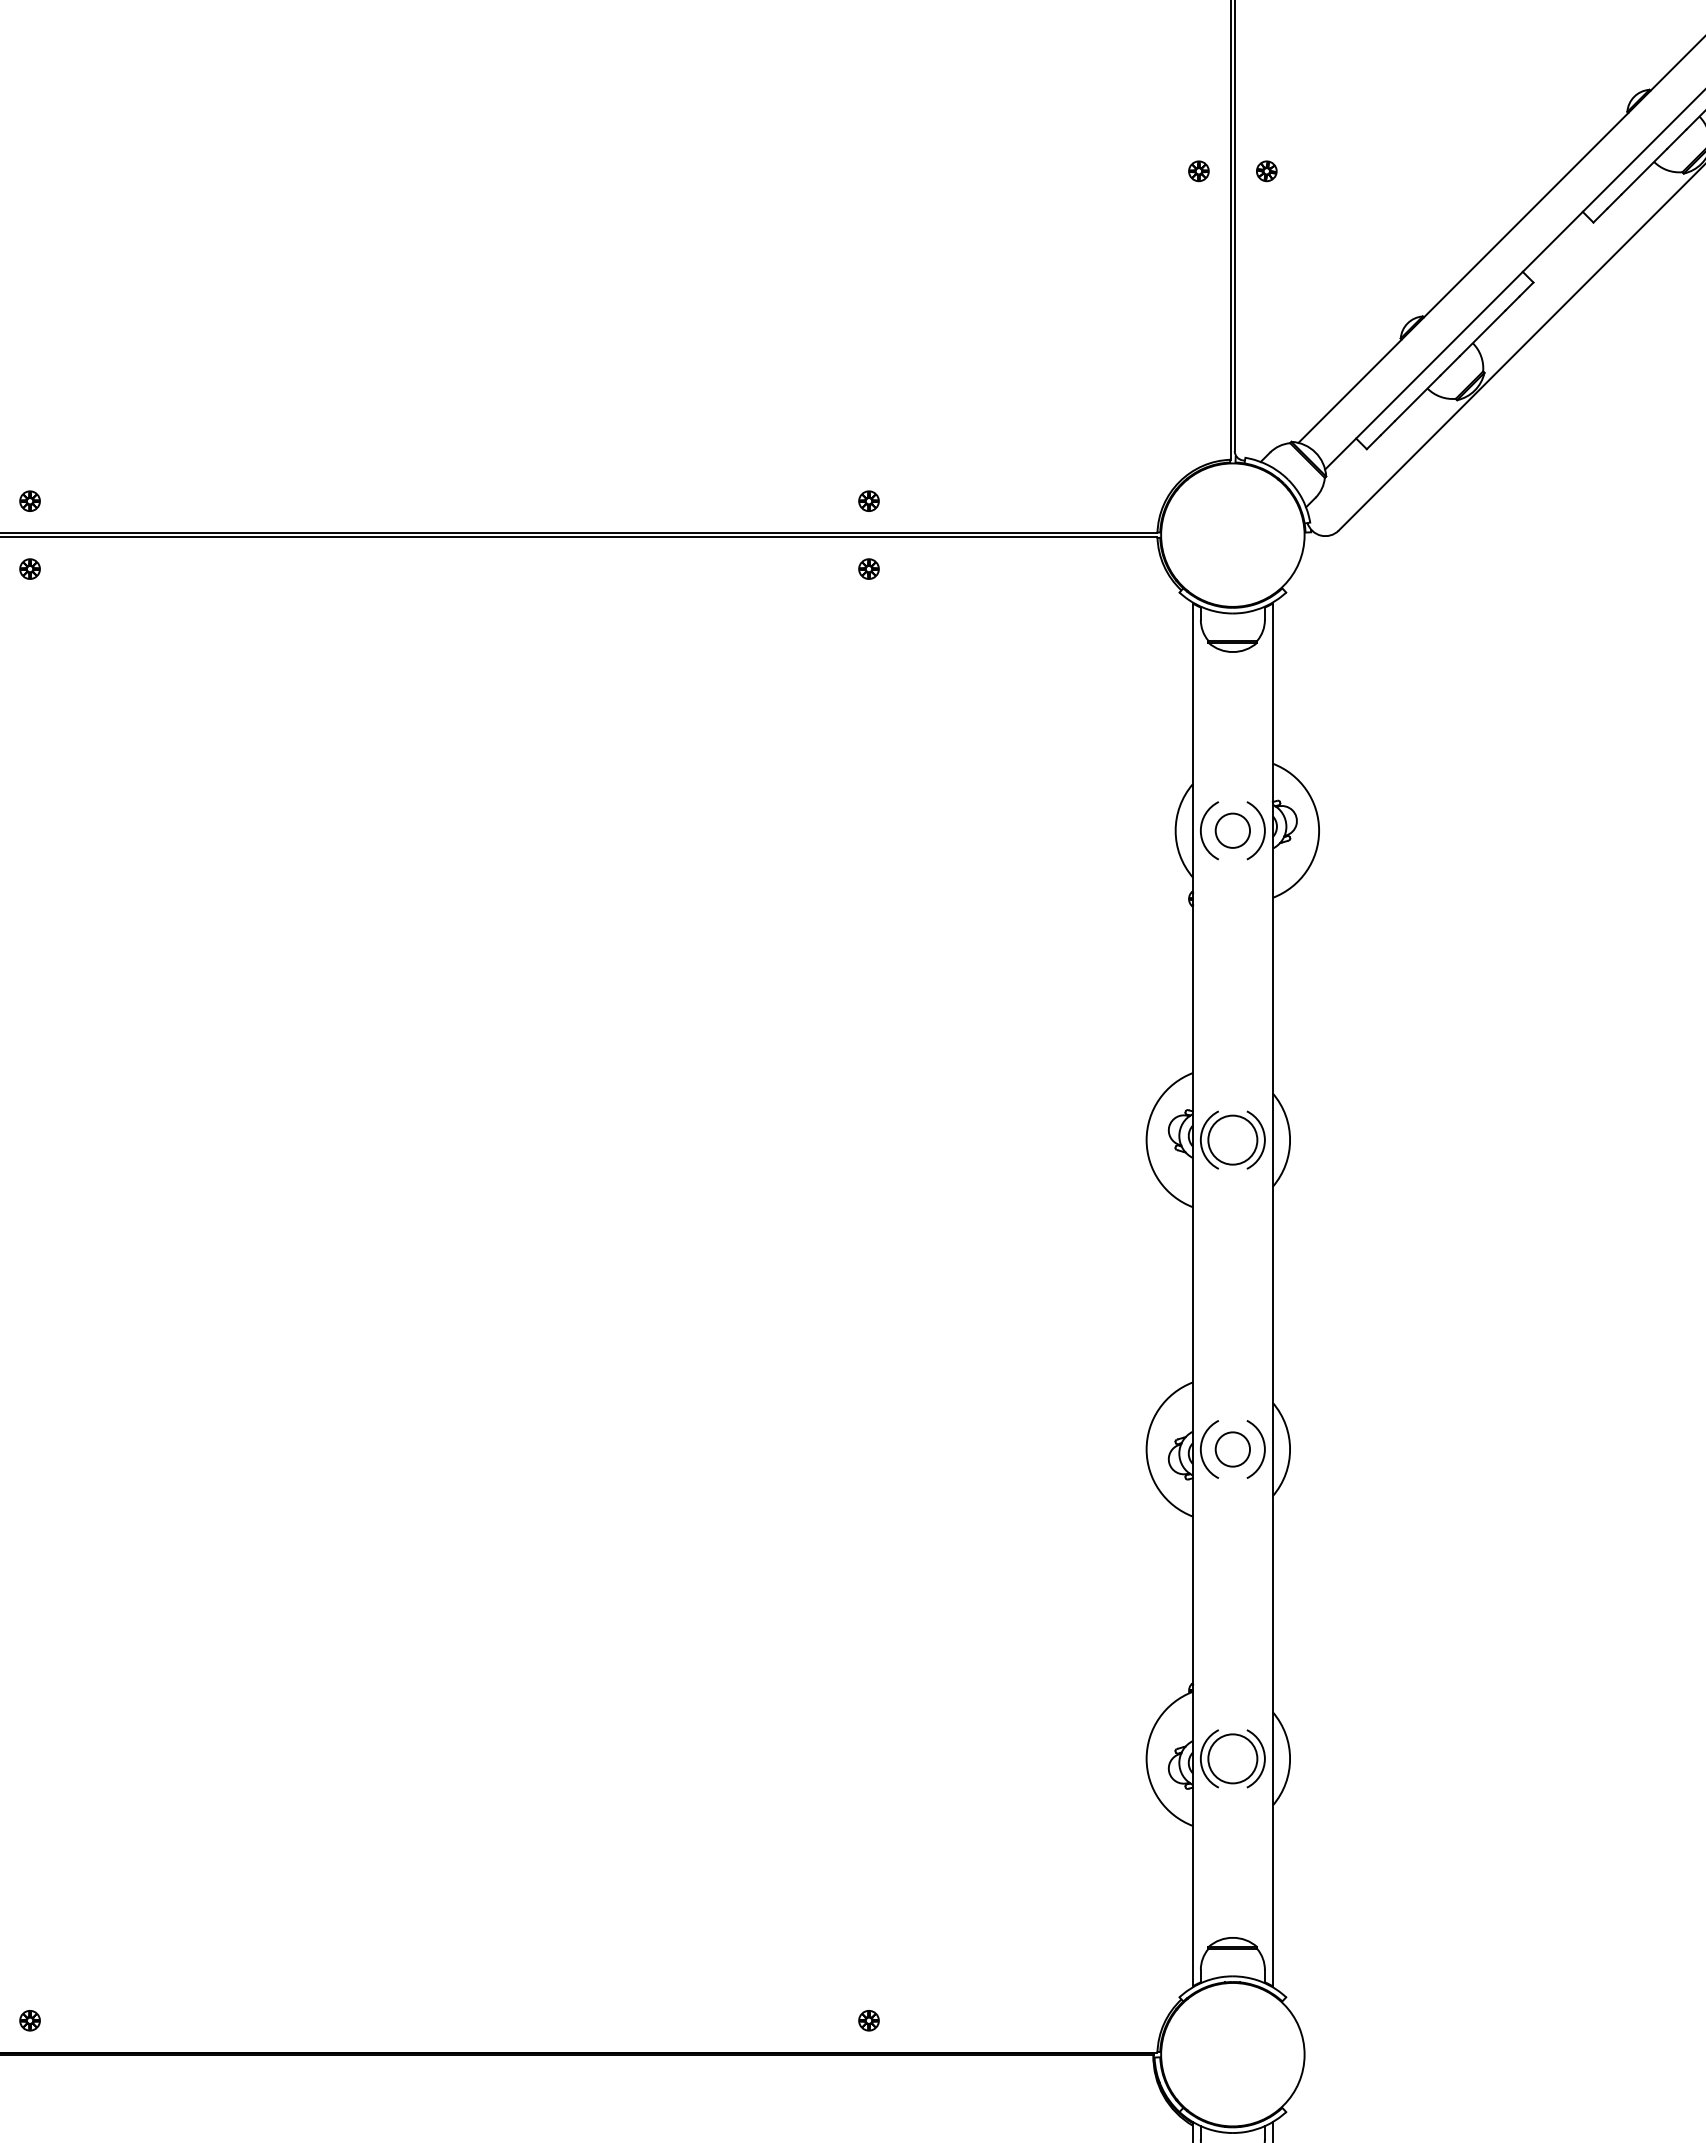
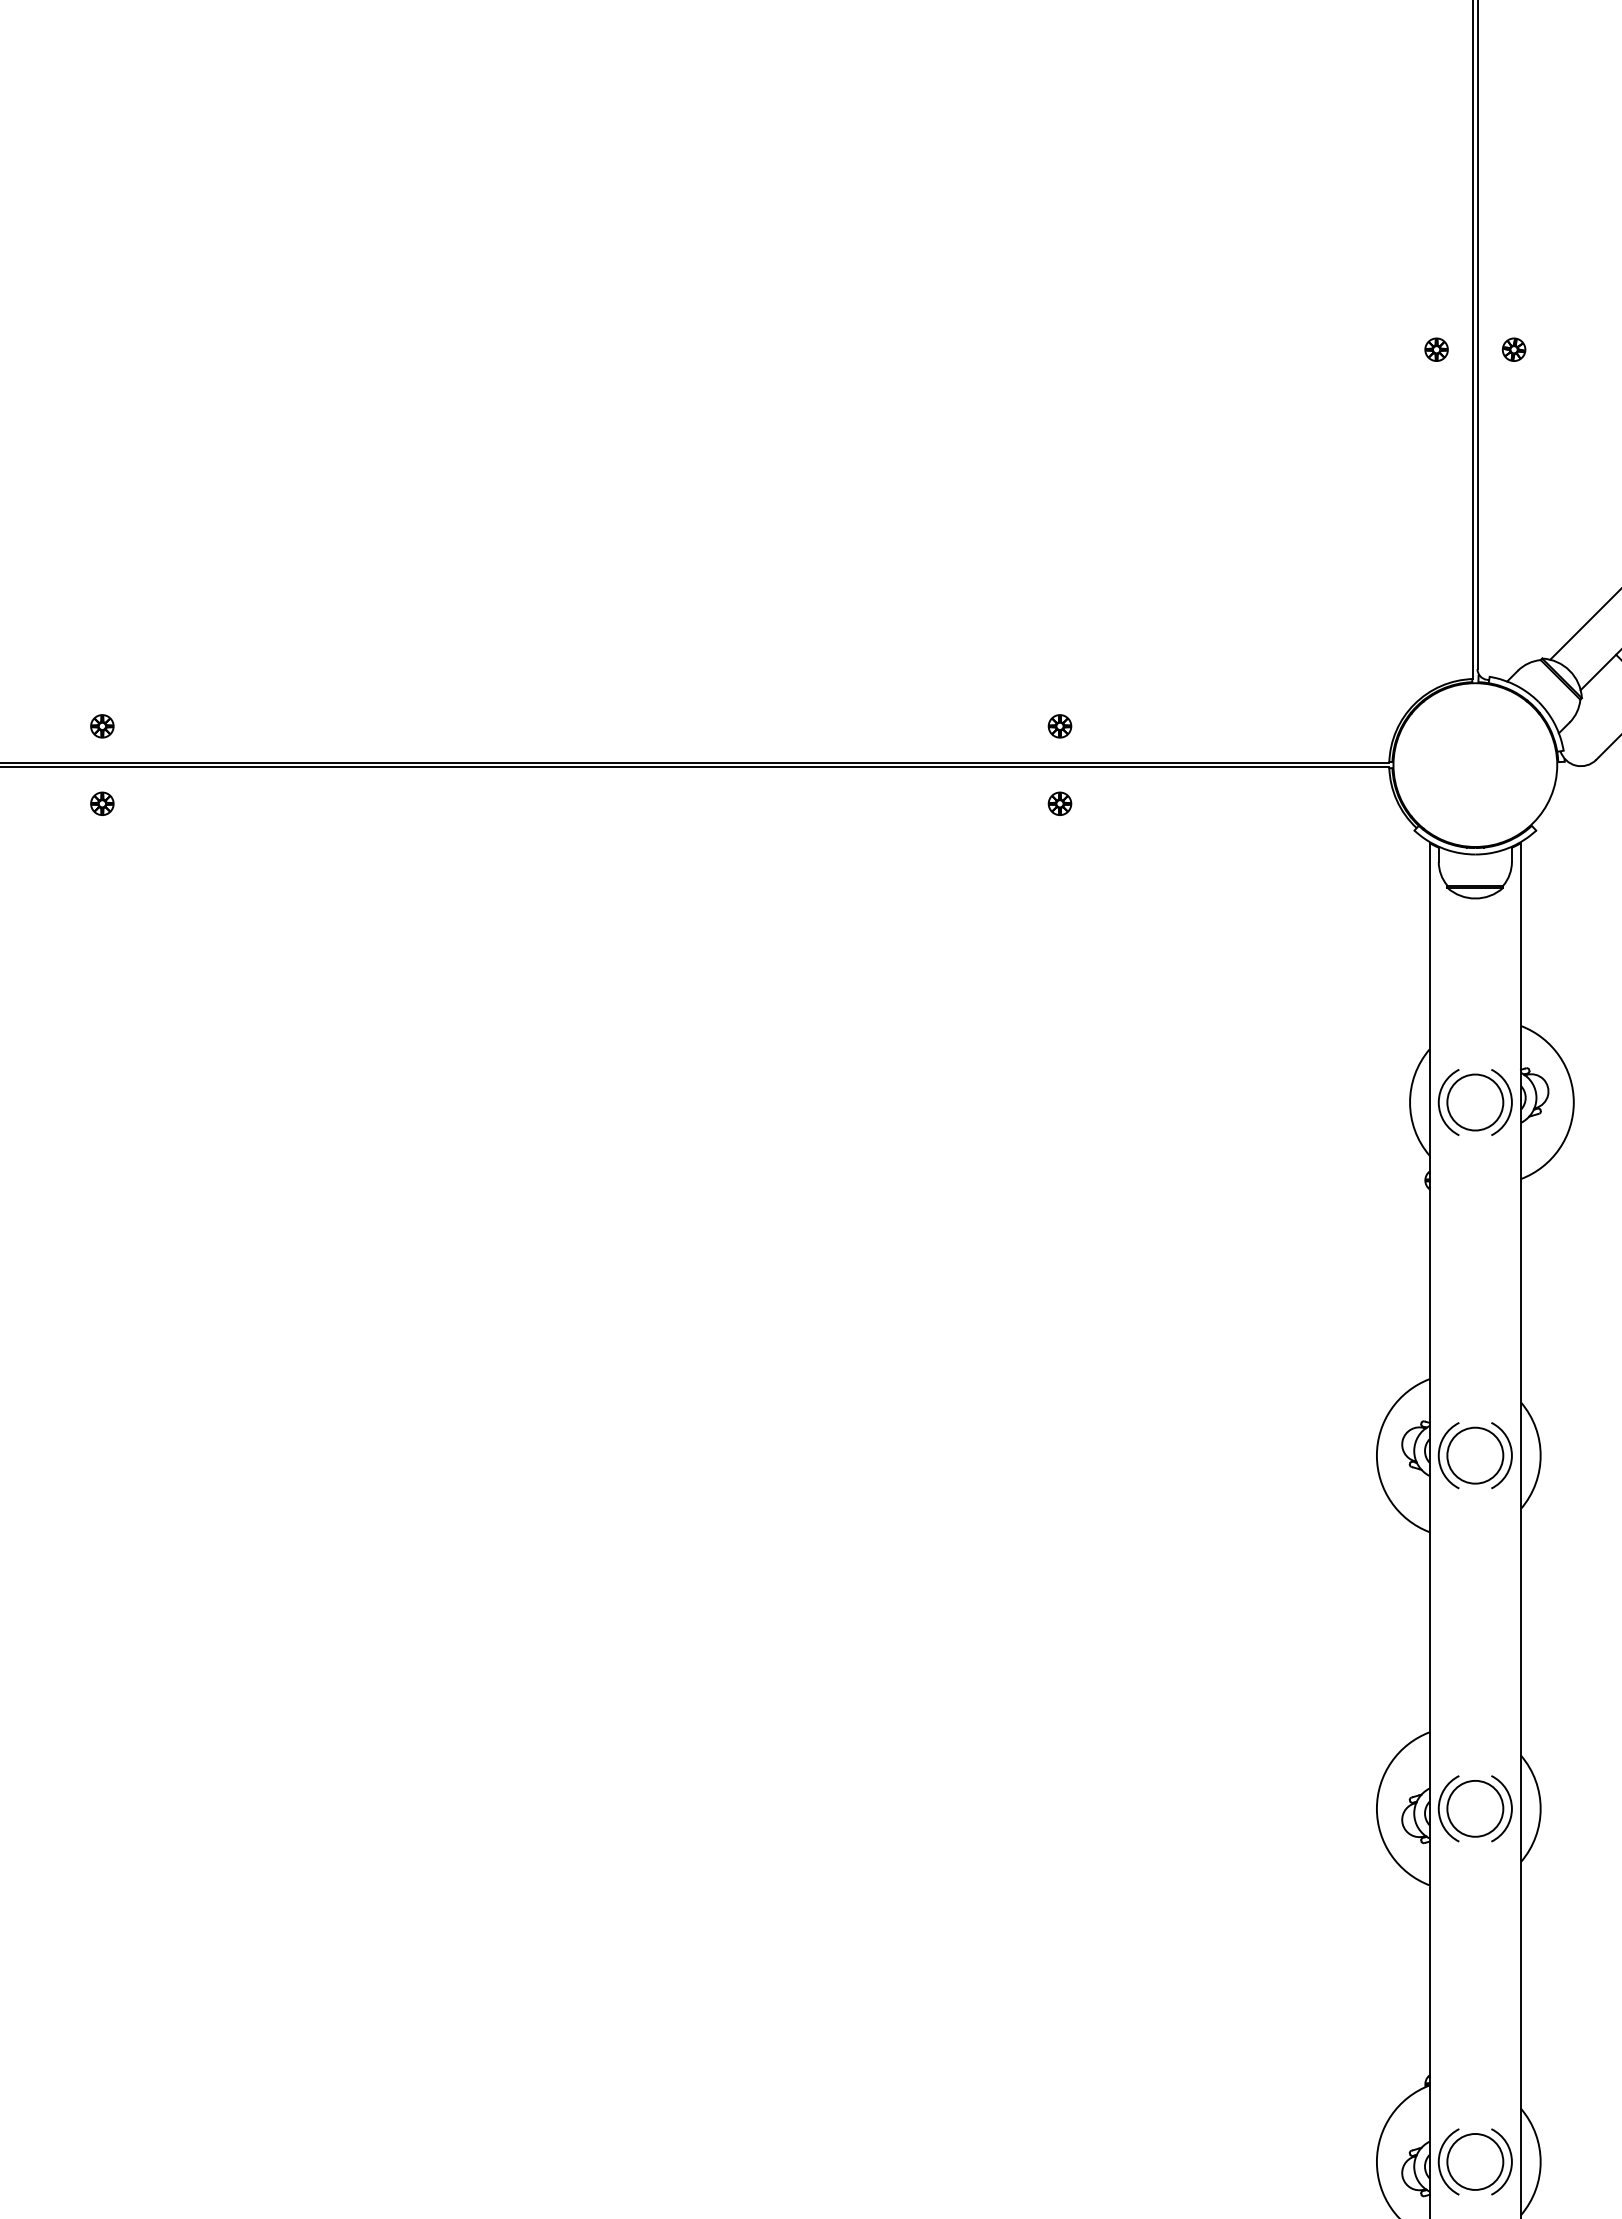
circle: (1232, 830) -> (1474, 1102), size x1.43
circle: (1232, 1449) -> (1474, 1808), size x1.43

